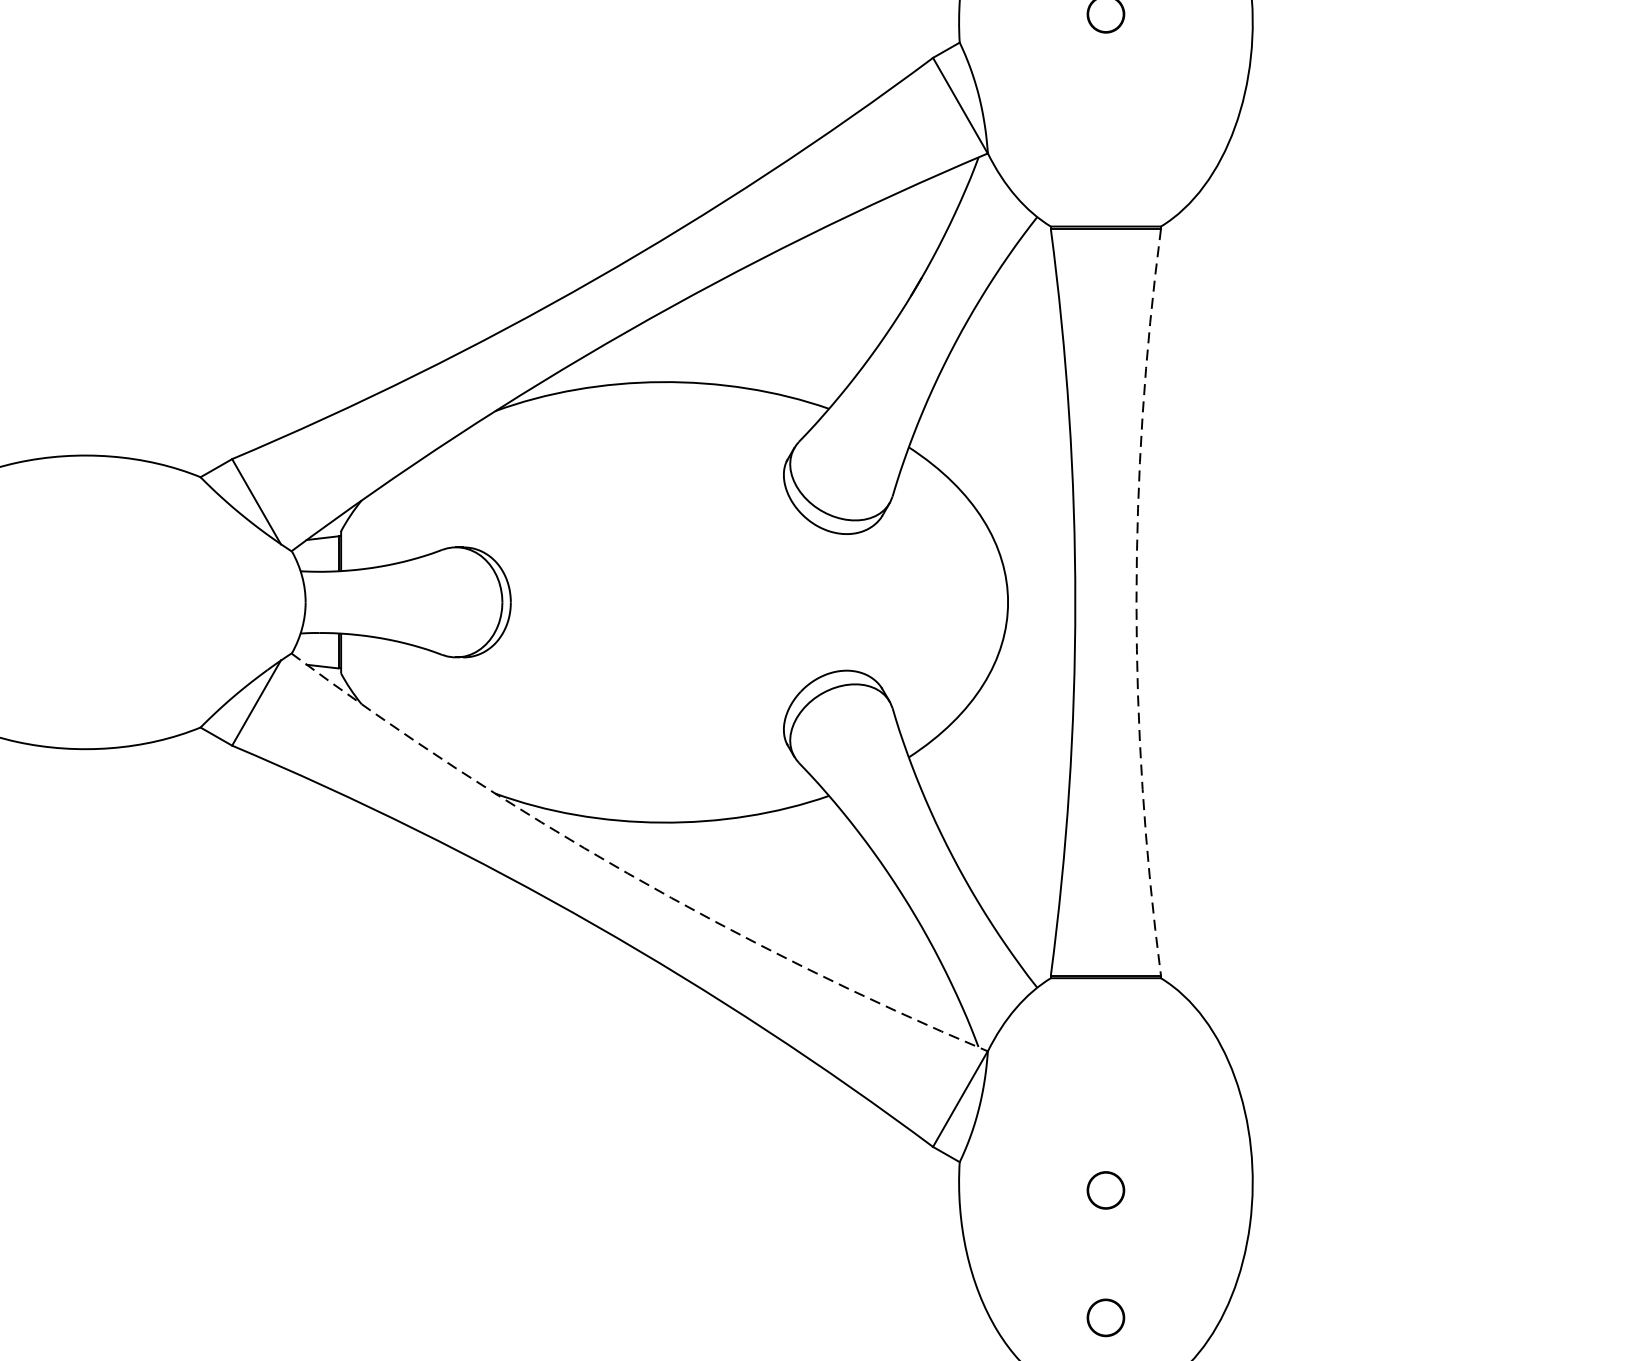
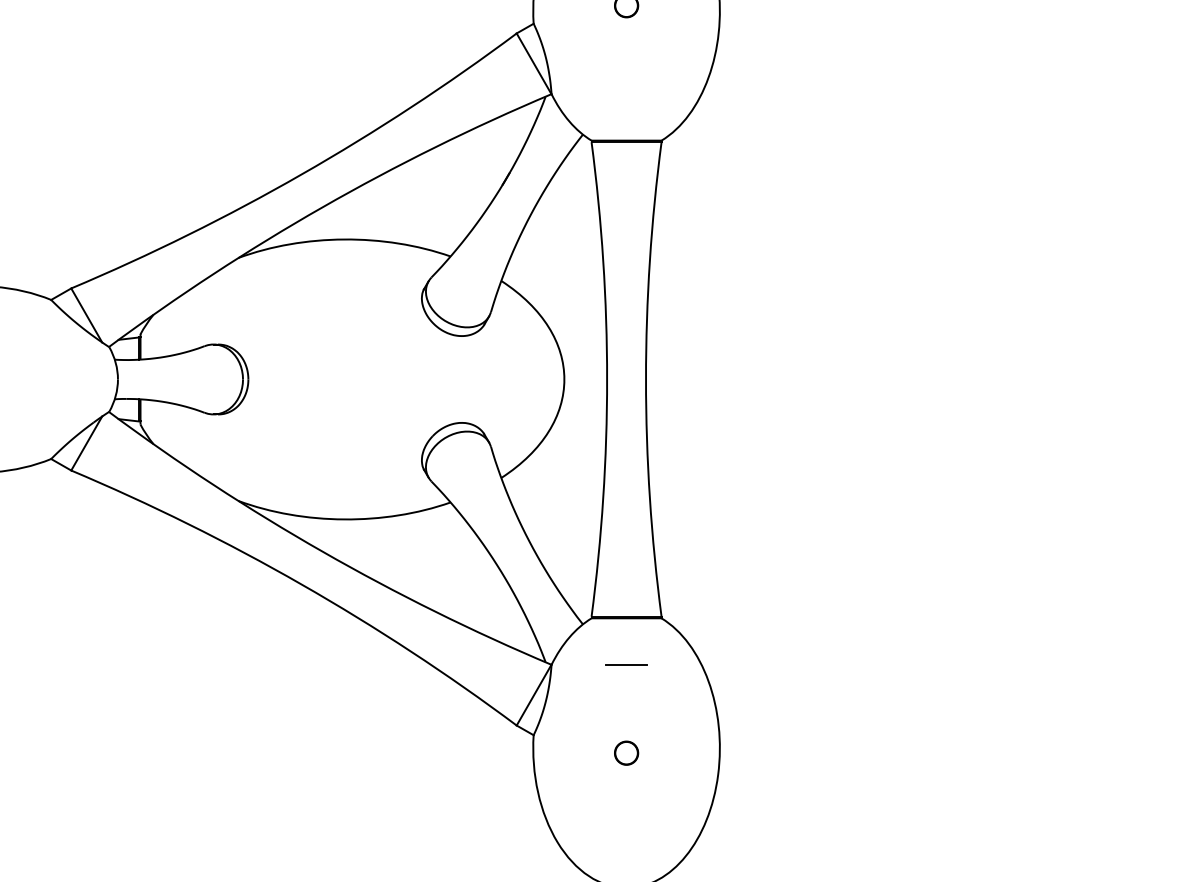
arc: (1137, 602) -> (646, 379), dashed -> solid
arc: (627, 873) -> (322, 551), dashed -> solid
line: (1105, 1050) -> (626, 664), added
part: (1105, 1316) -> (626, 833), removed

